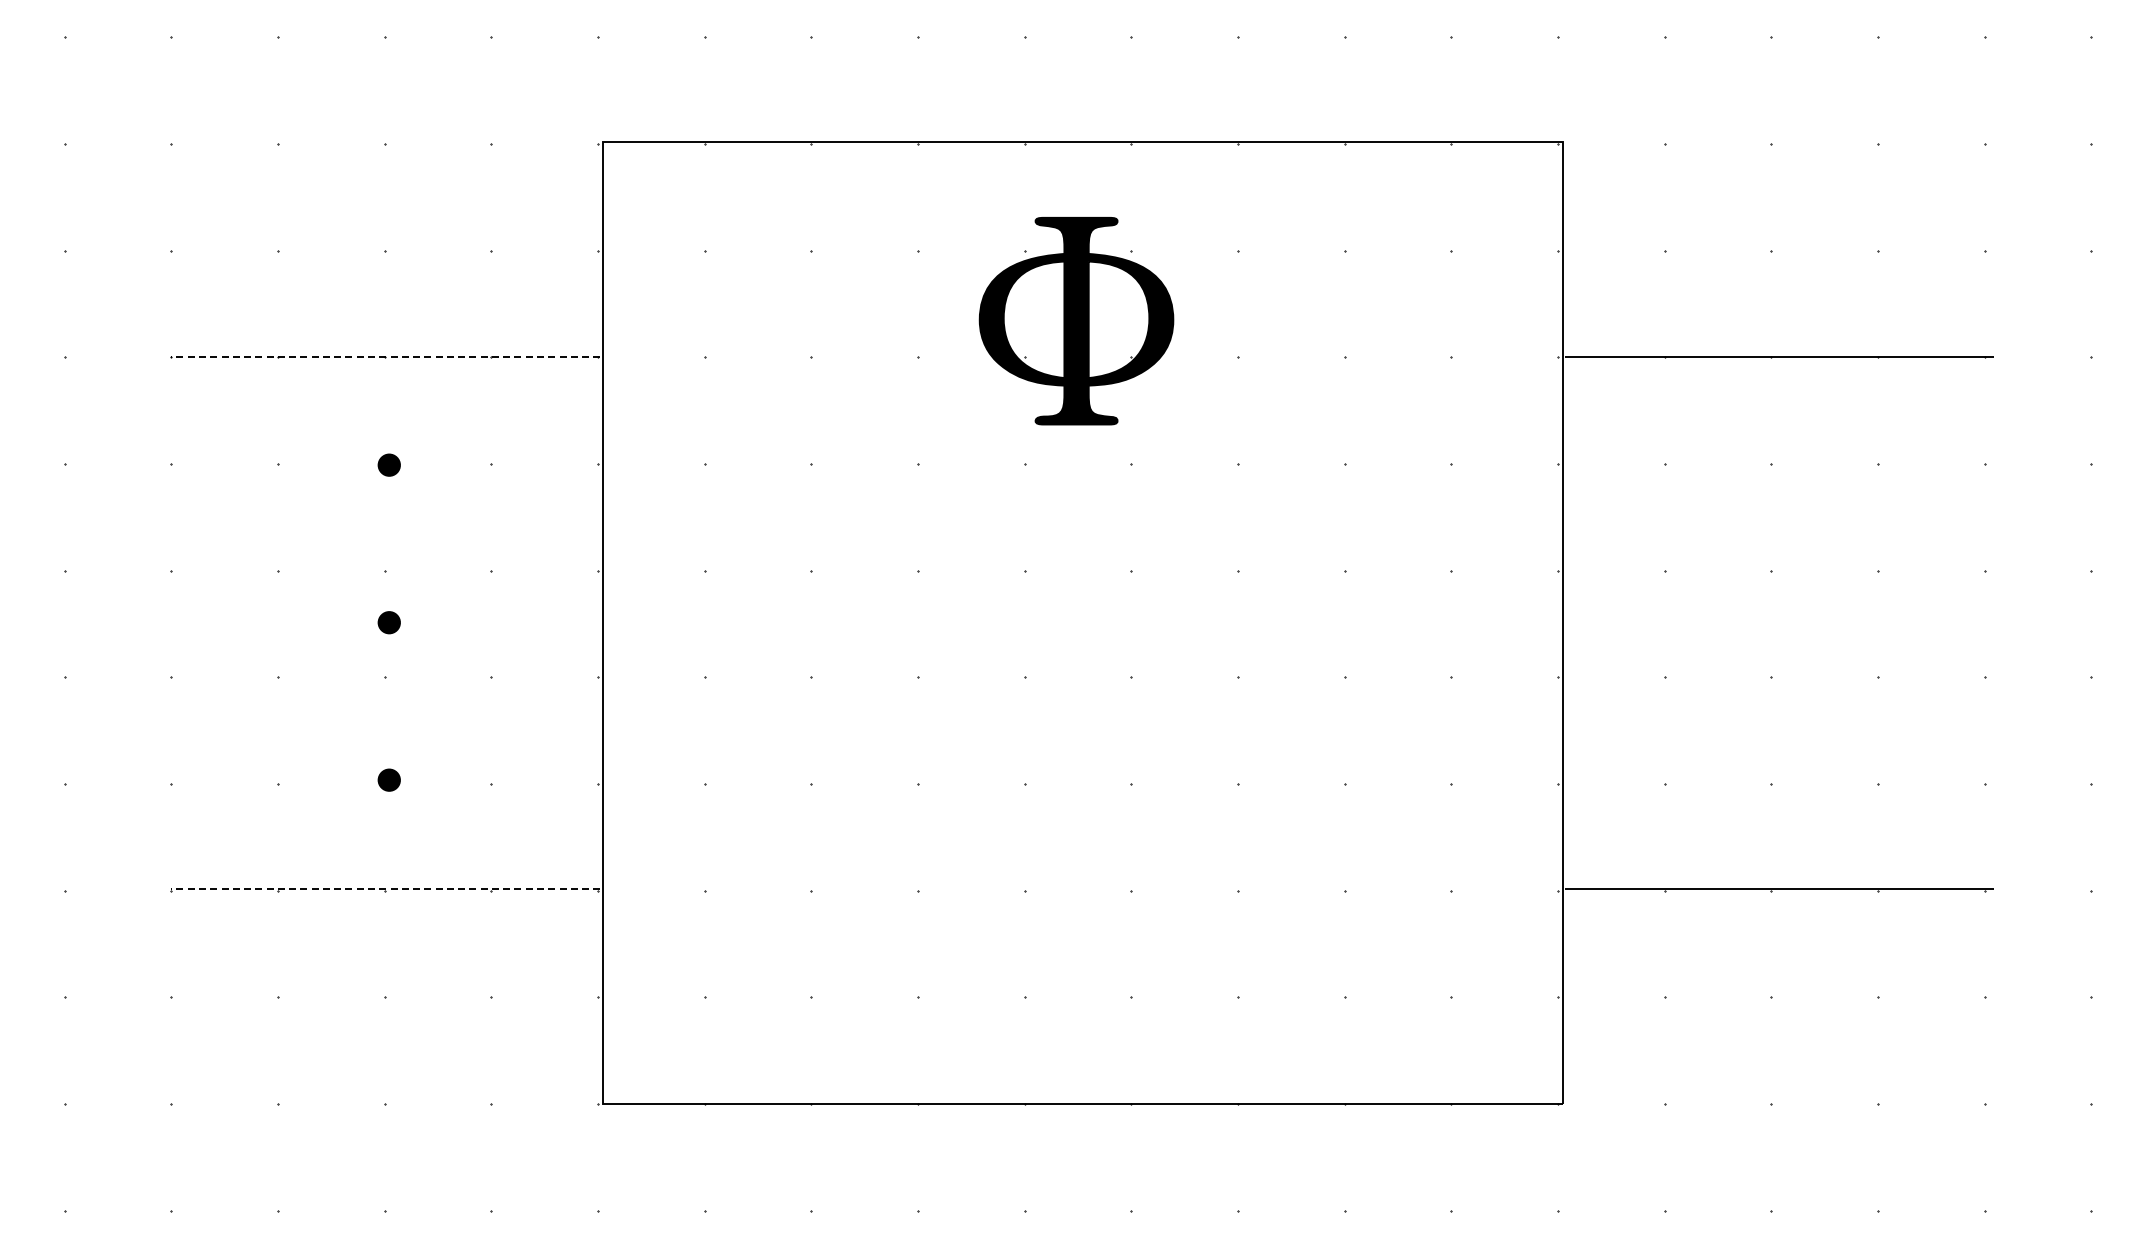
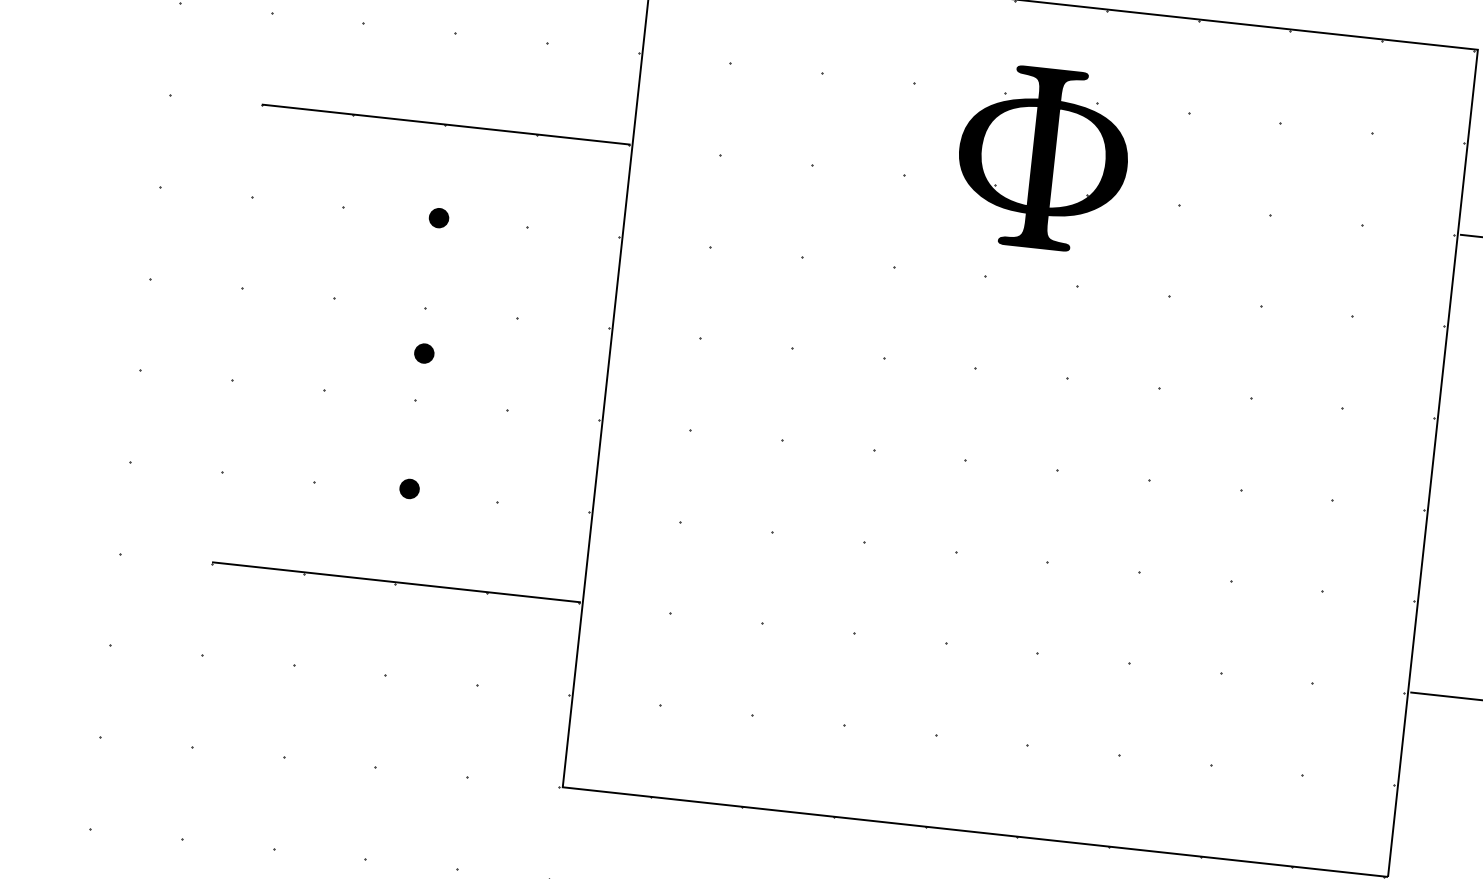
line: (385, 356) -> (445, 124), dashed -> solid
line: (385, 889) -> (396, 582), dashed -> solid

